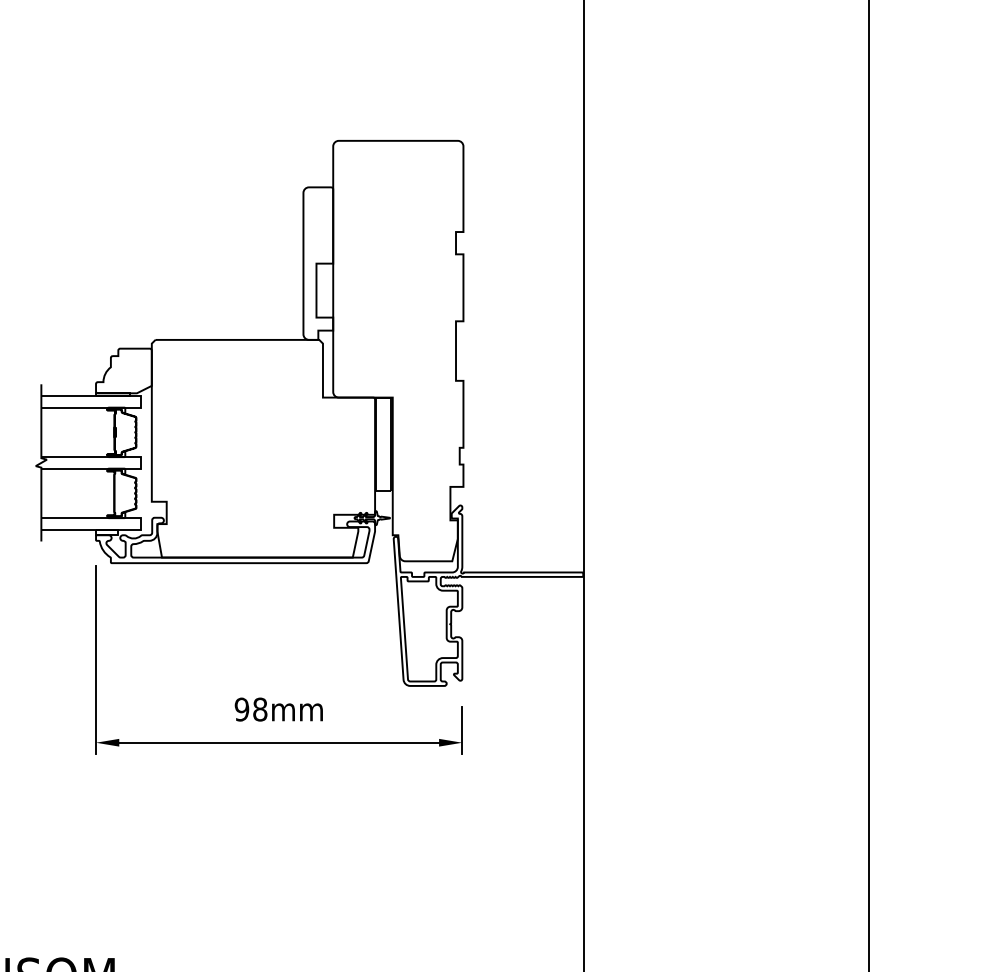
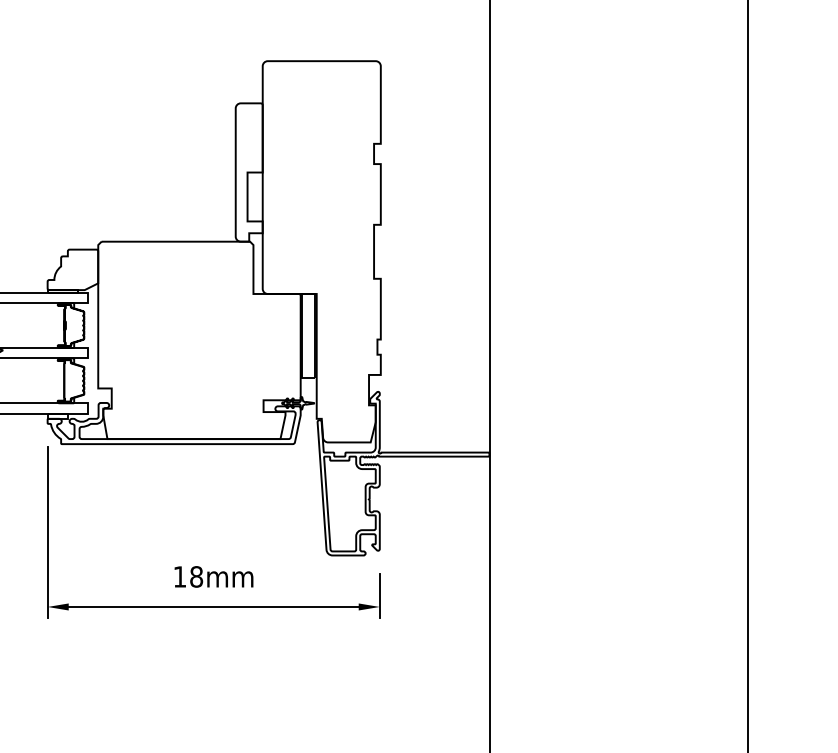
text: (241, 709) -> (179, 576), 98mm -> 18mm

